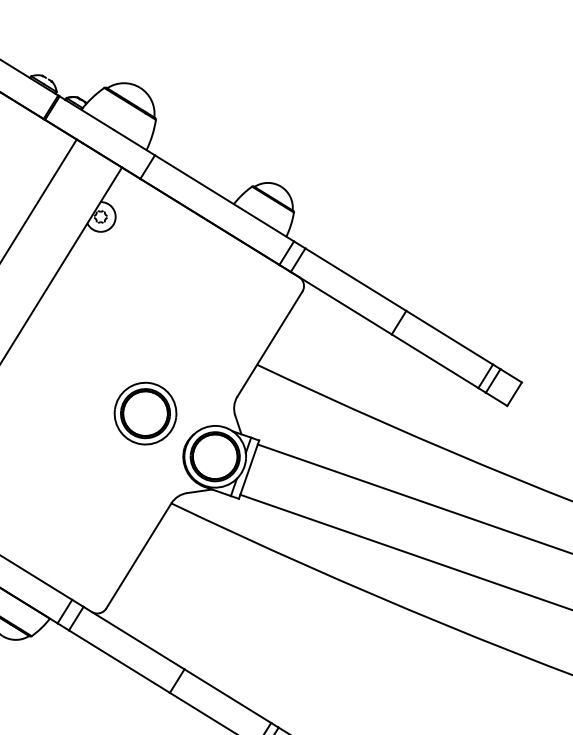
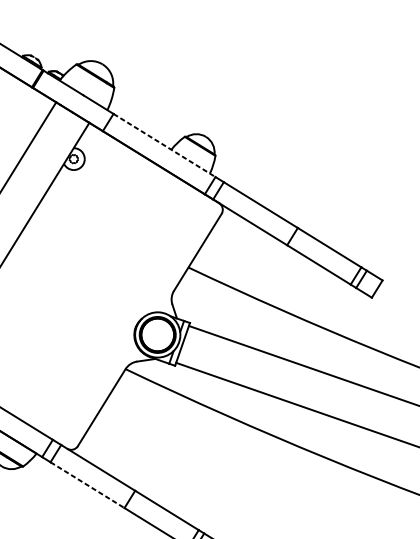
line: (224, 198) -> (164, 145), solid -> dashed
part: (145, 413) -> (106, 303), removed
line: (119, 661) -> (87, 485), solid -> dashed

